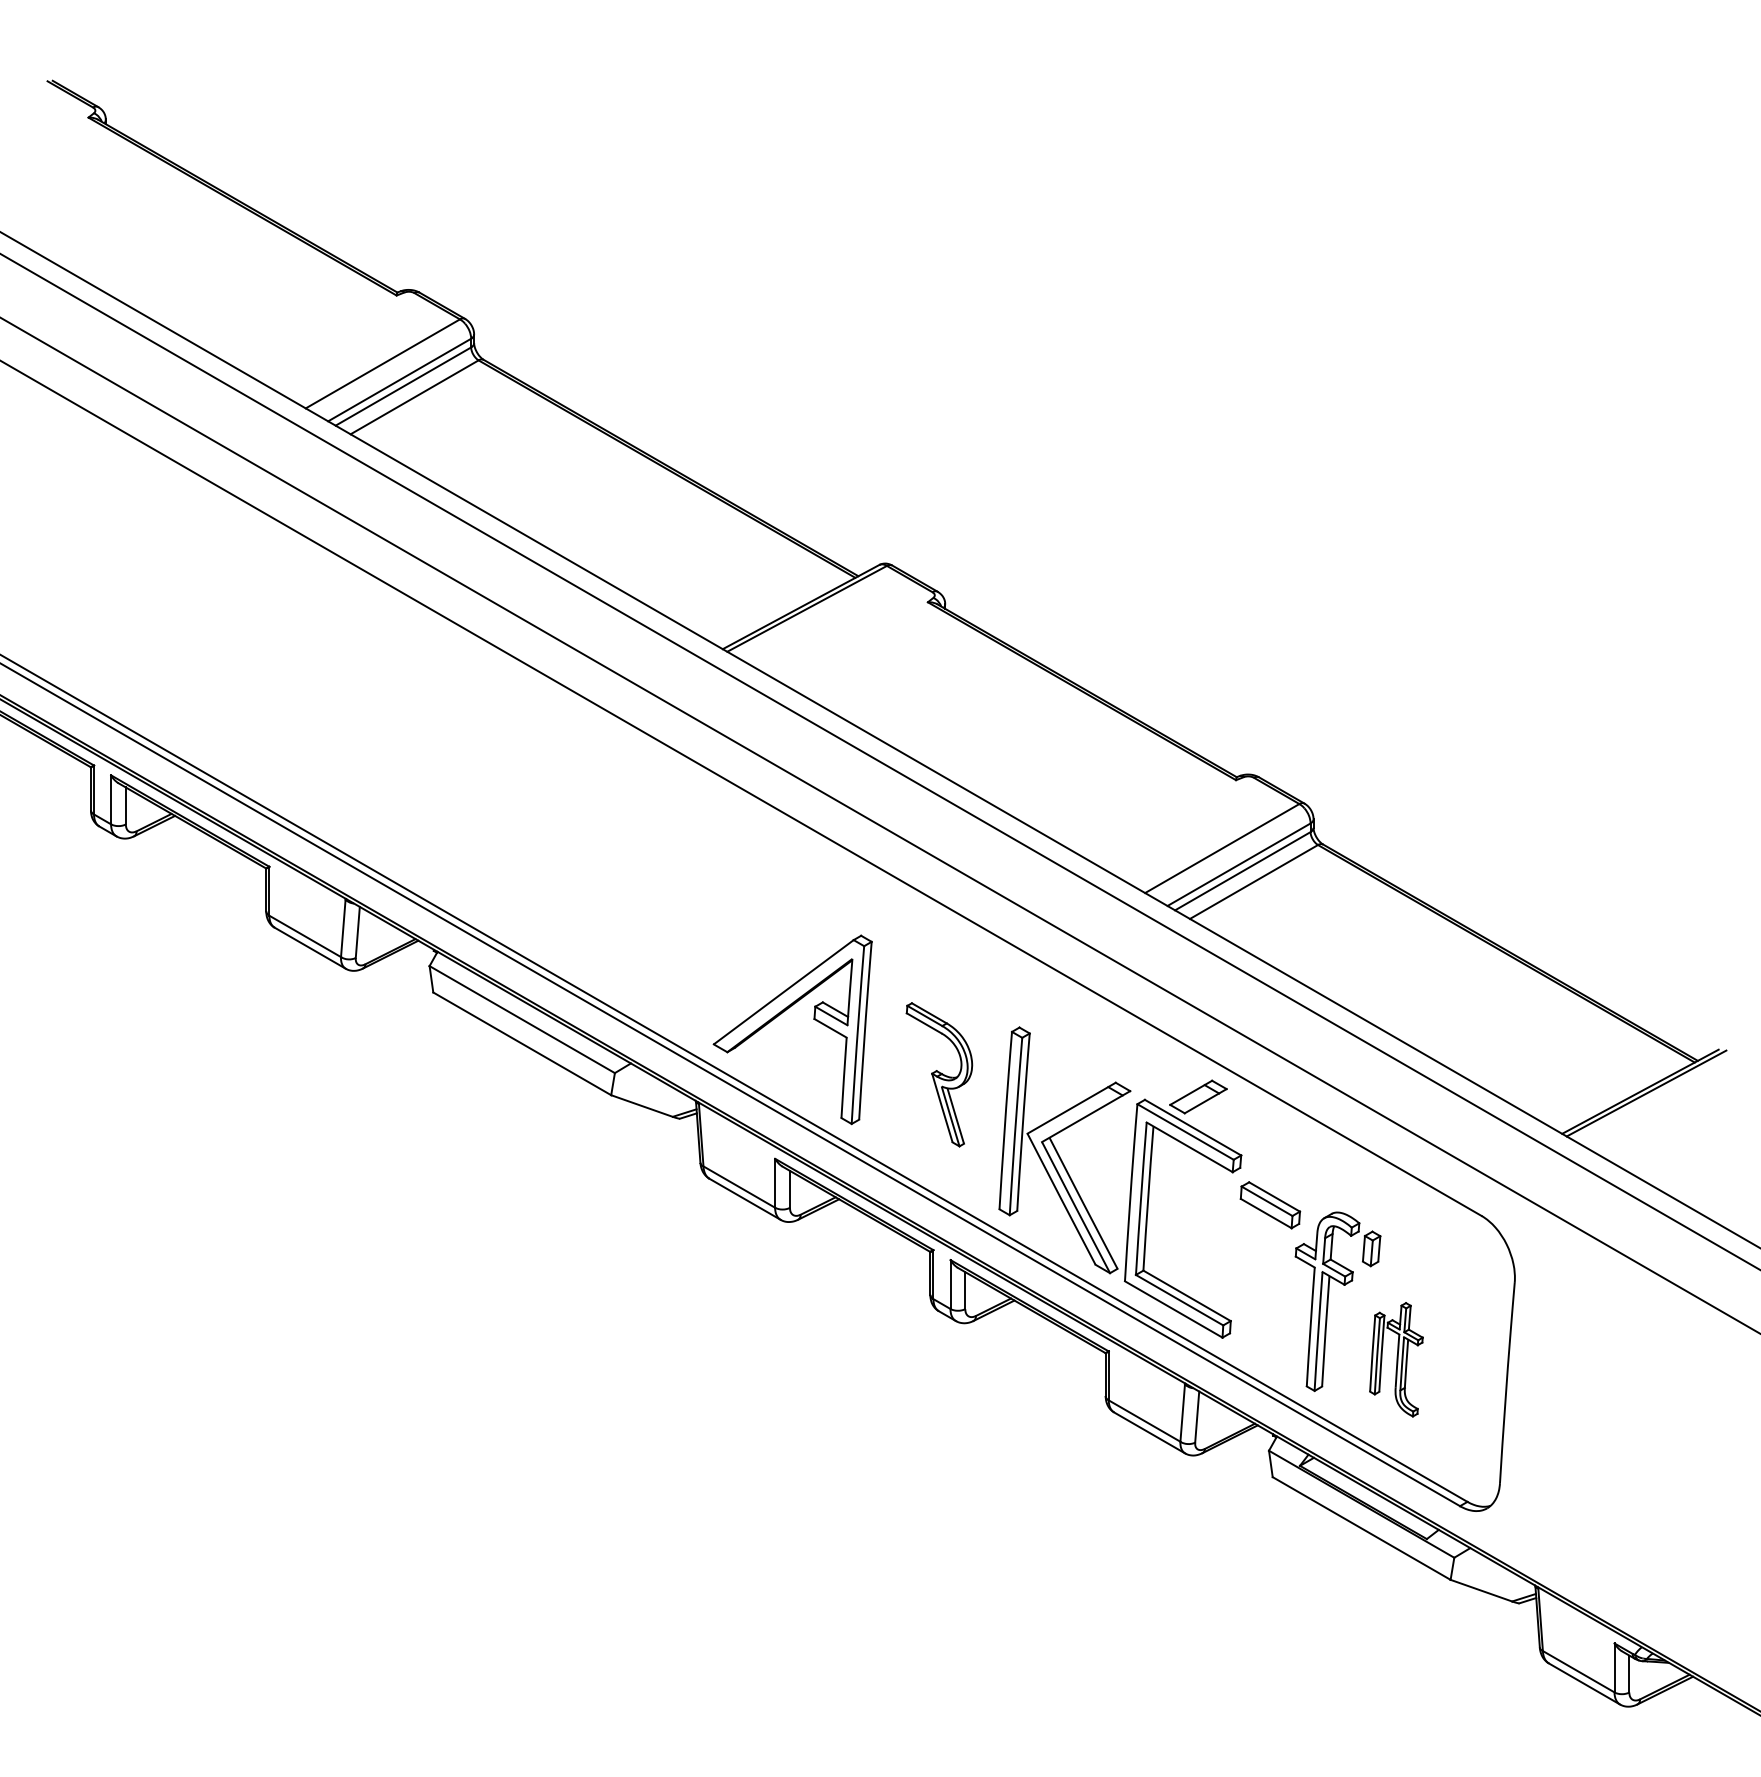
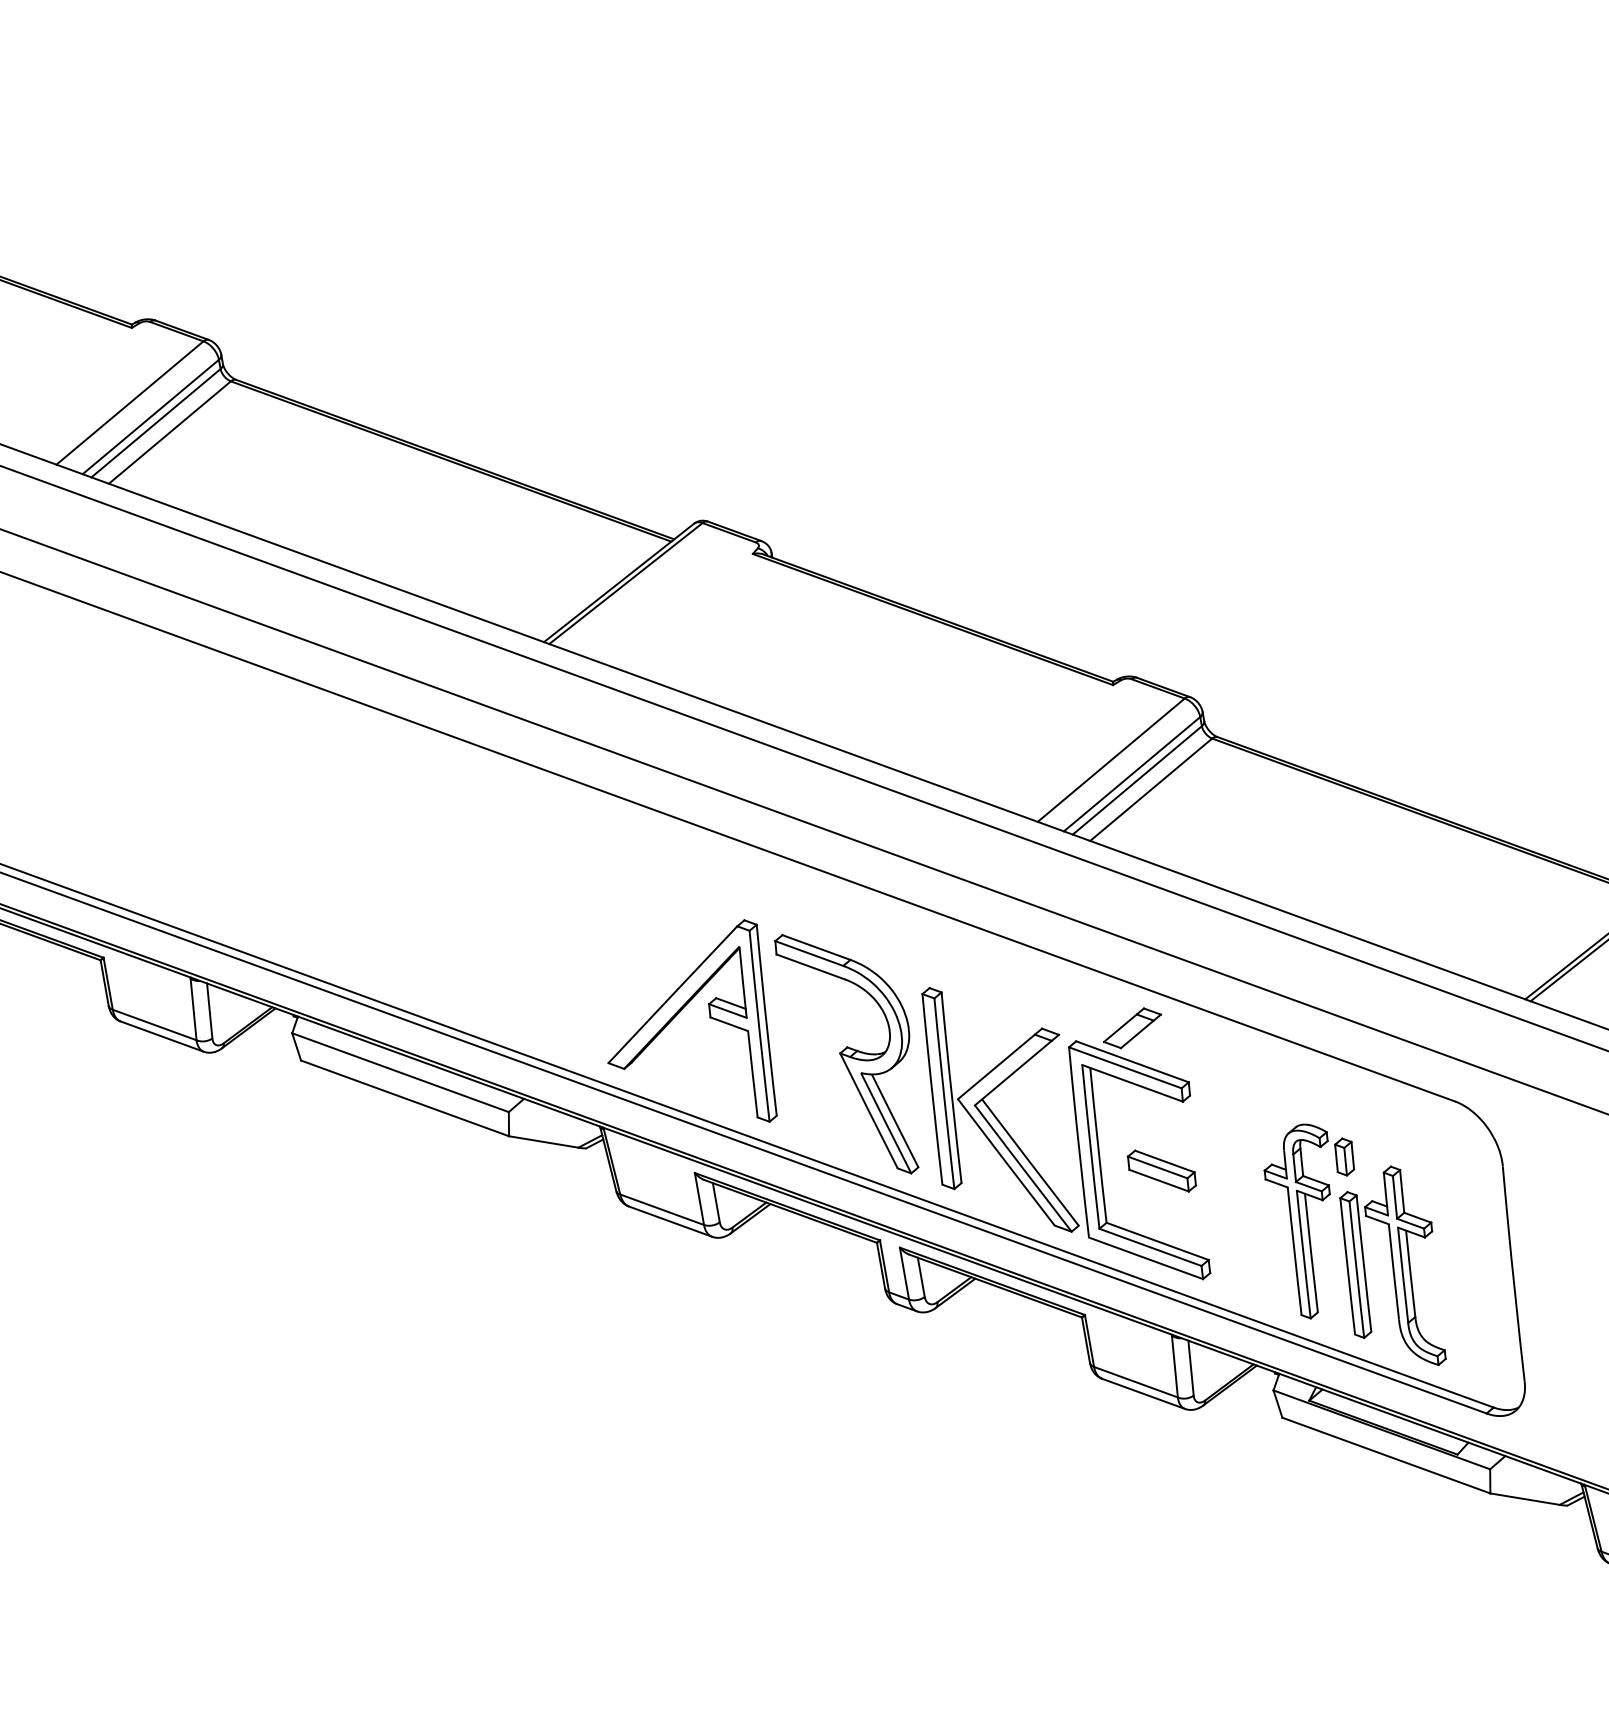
part: (939, 1074) -> (853, 1052), size x1.67
part: (1270, 1205) -> (1162, 1171), moved
part: (1396, 1359) -> (1391, 1269), size x1.67

